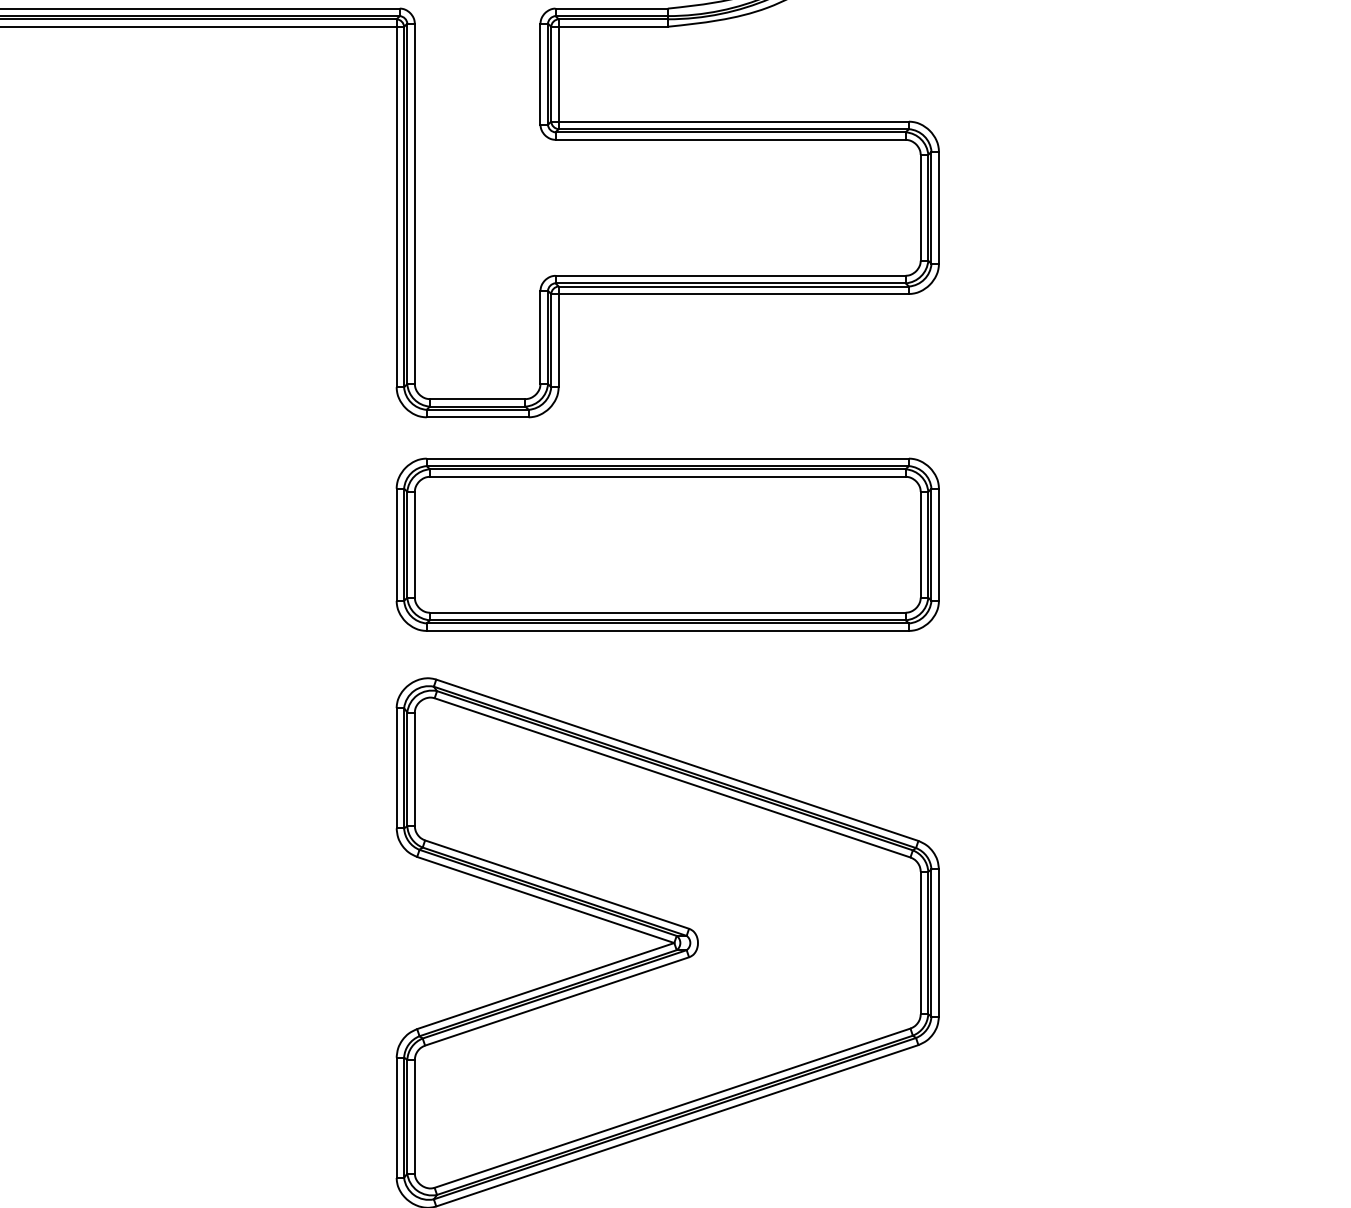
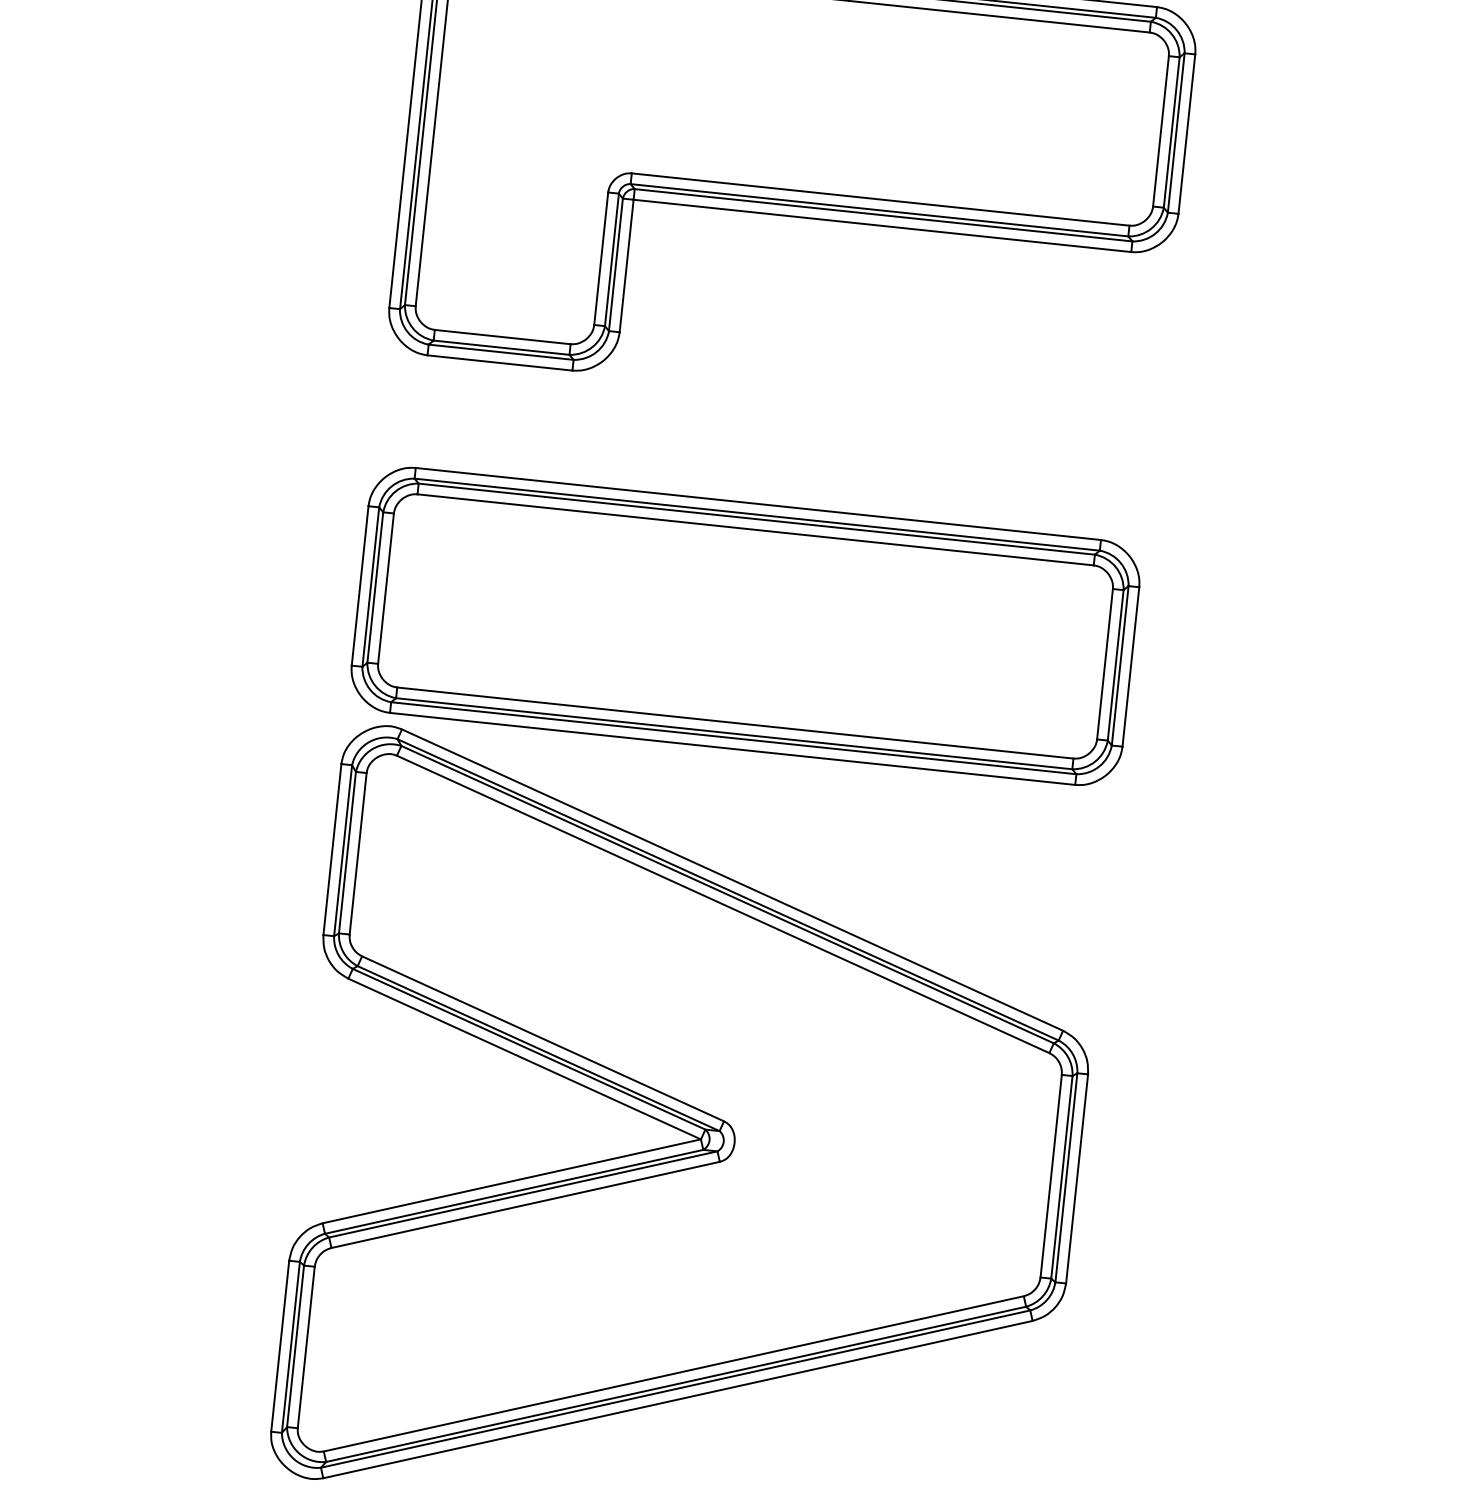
part: (667, 544) -> (745, 625), moved

